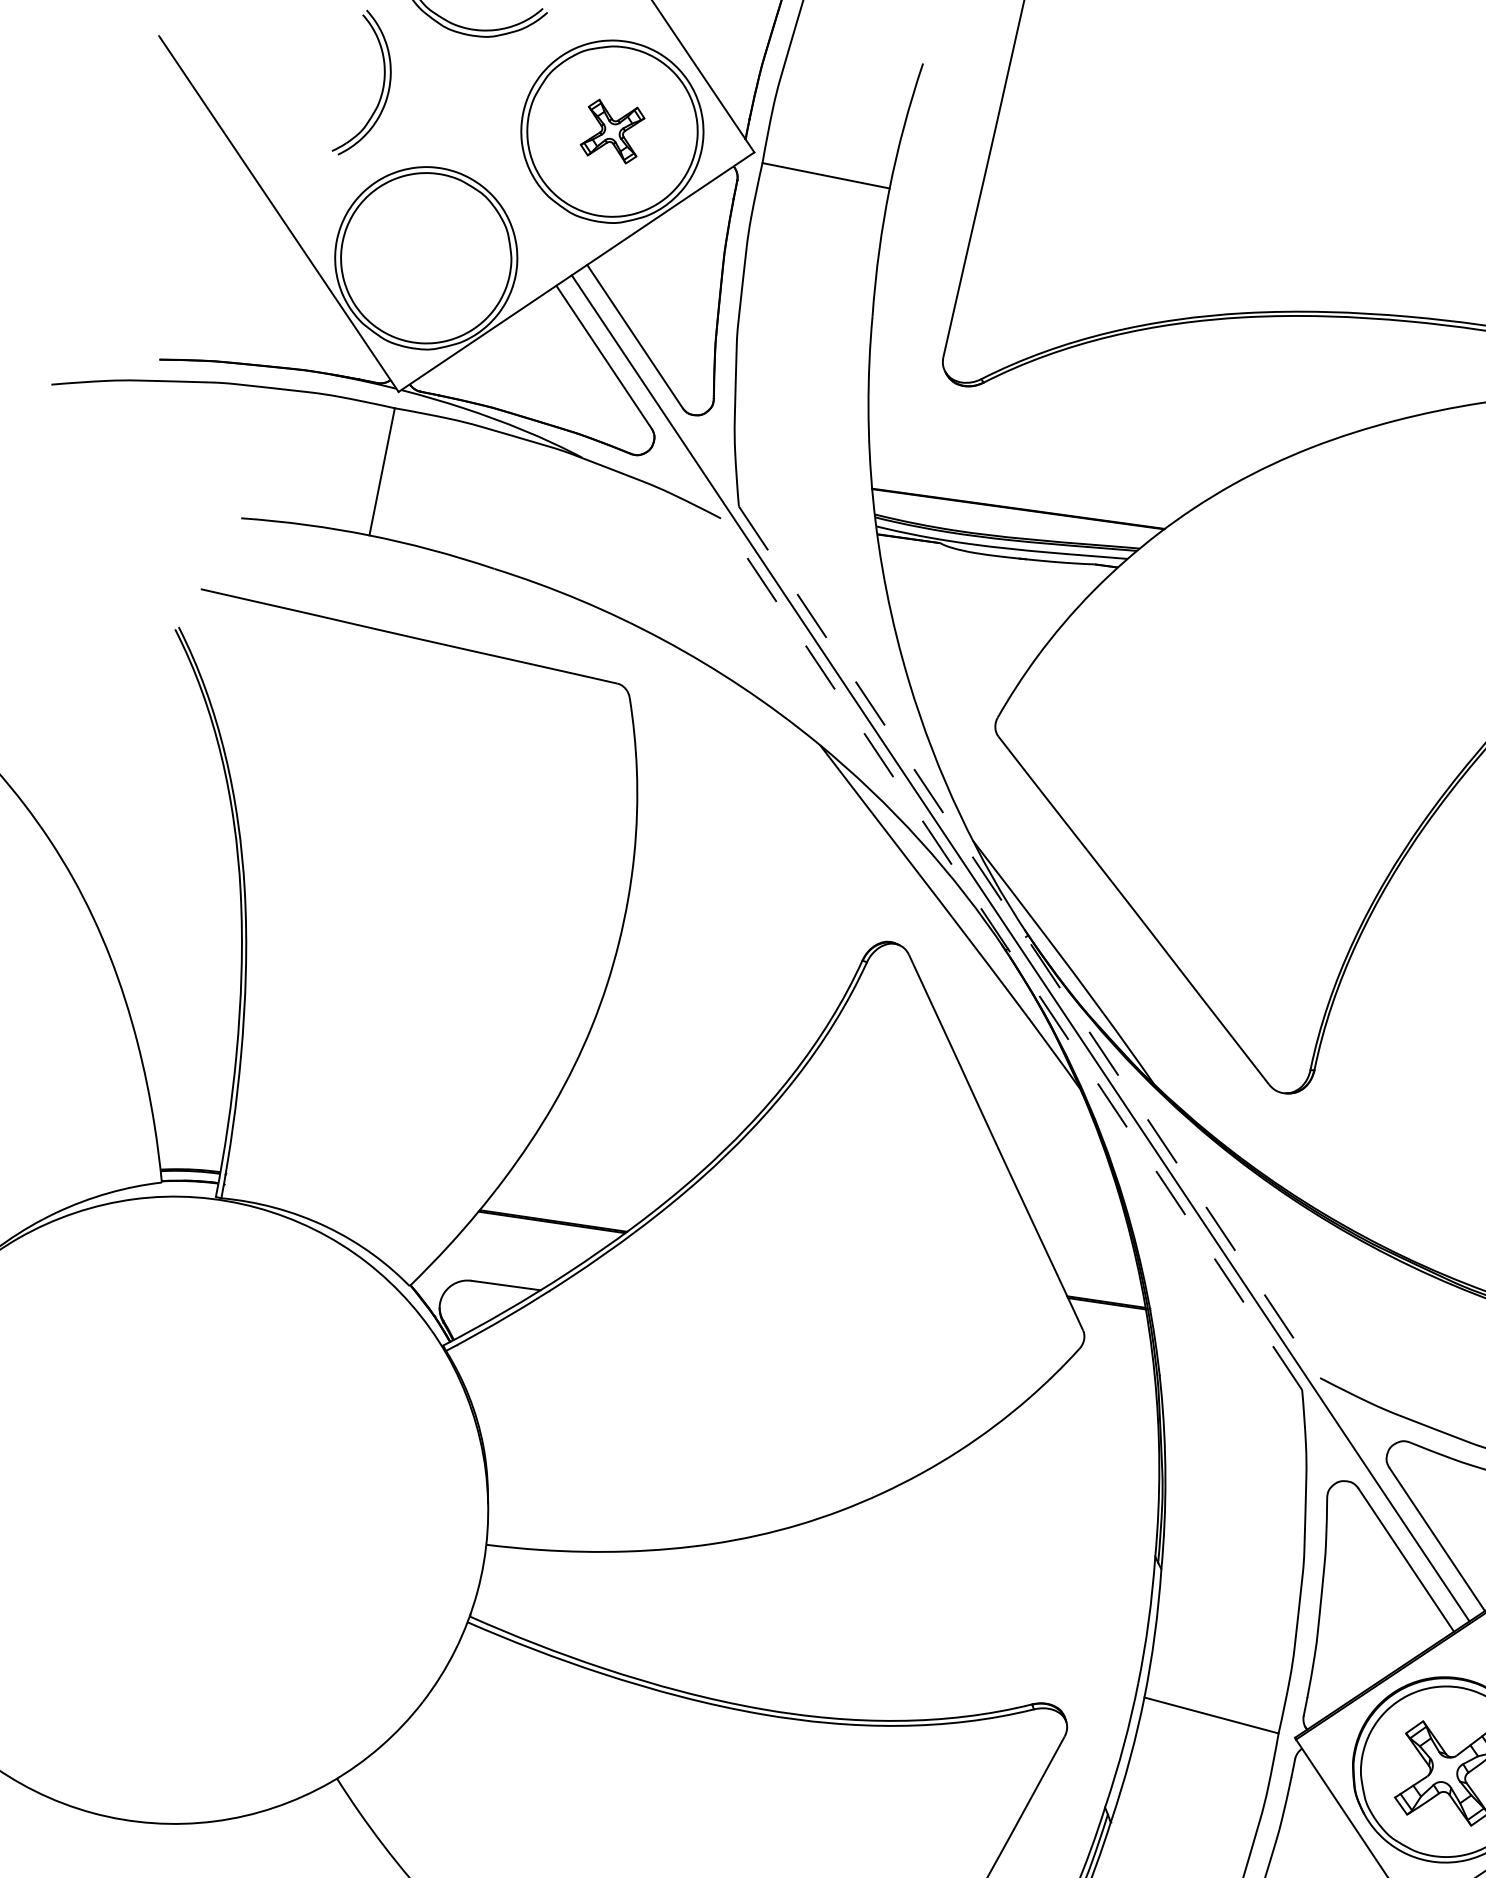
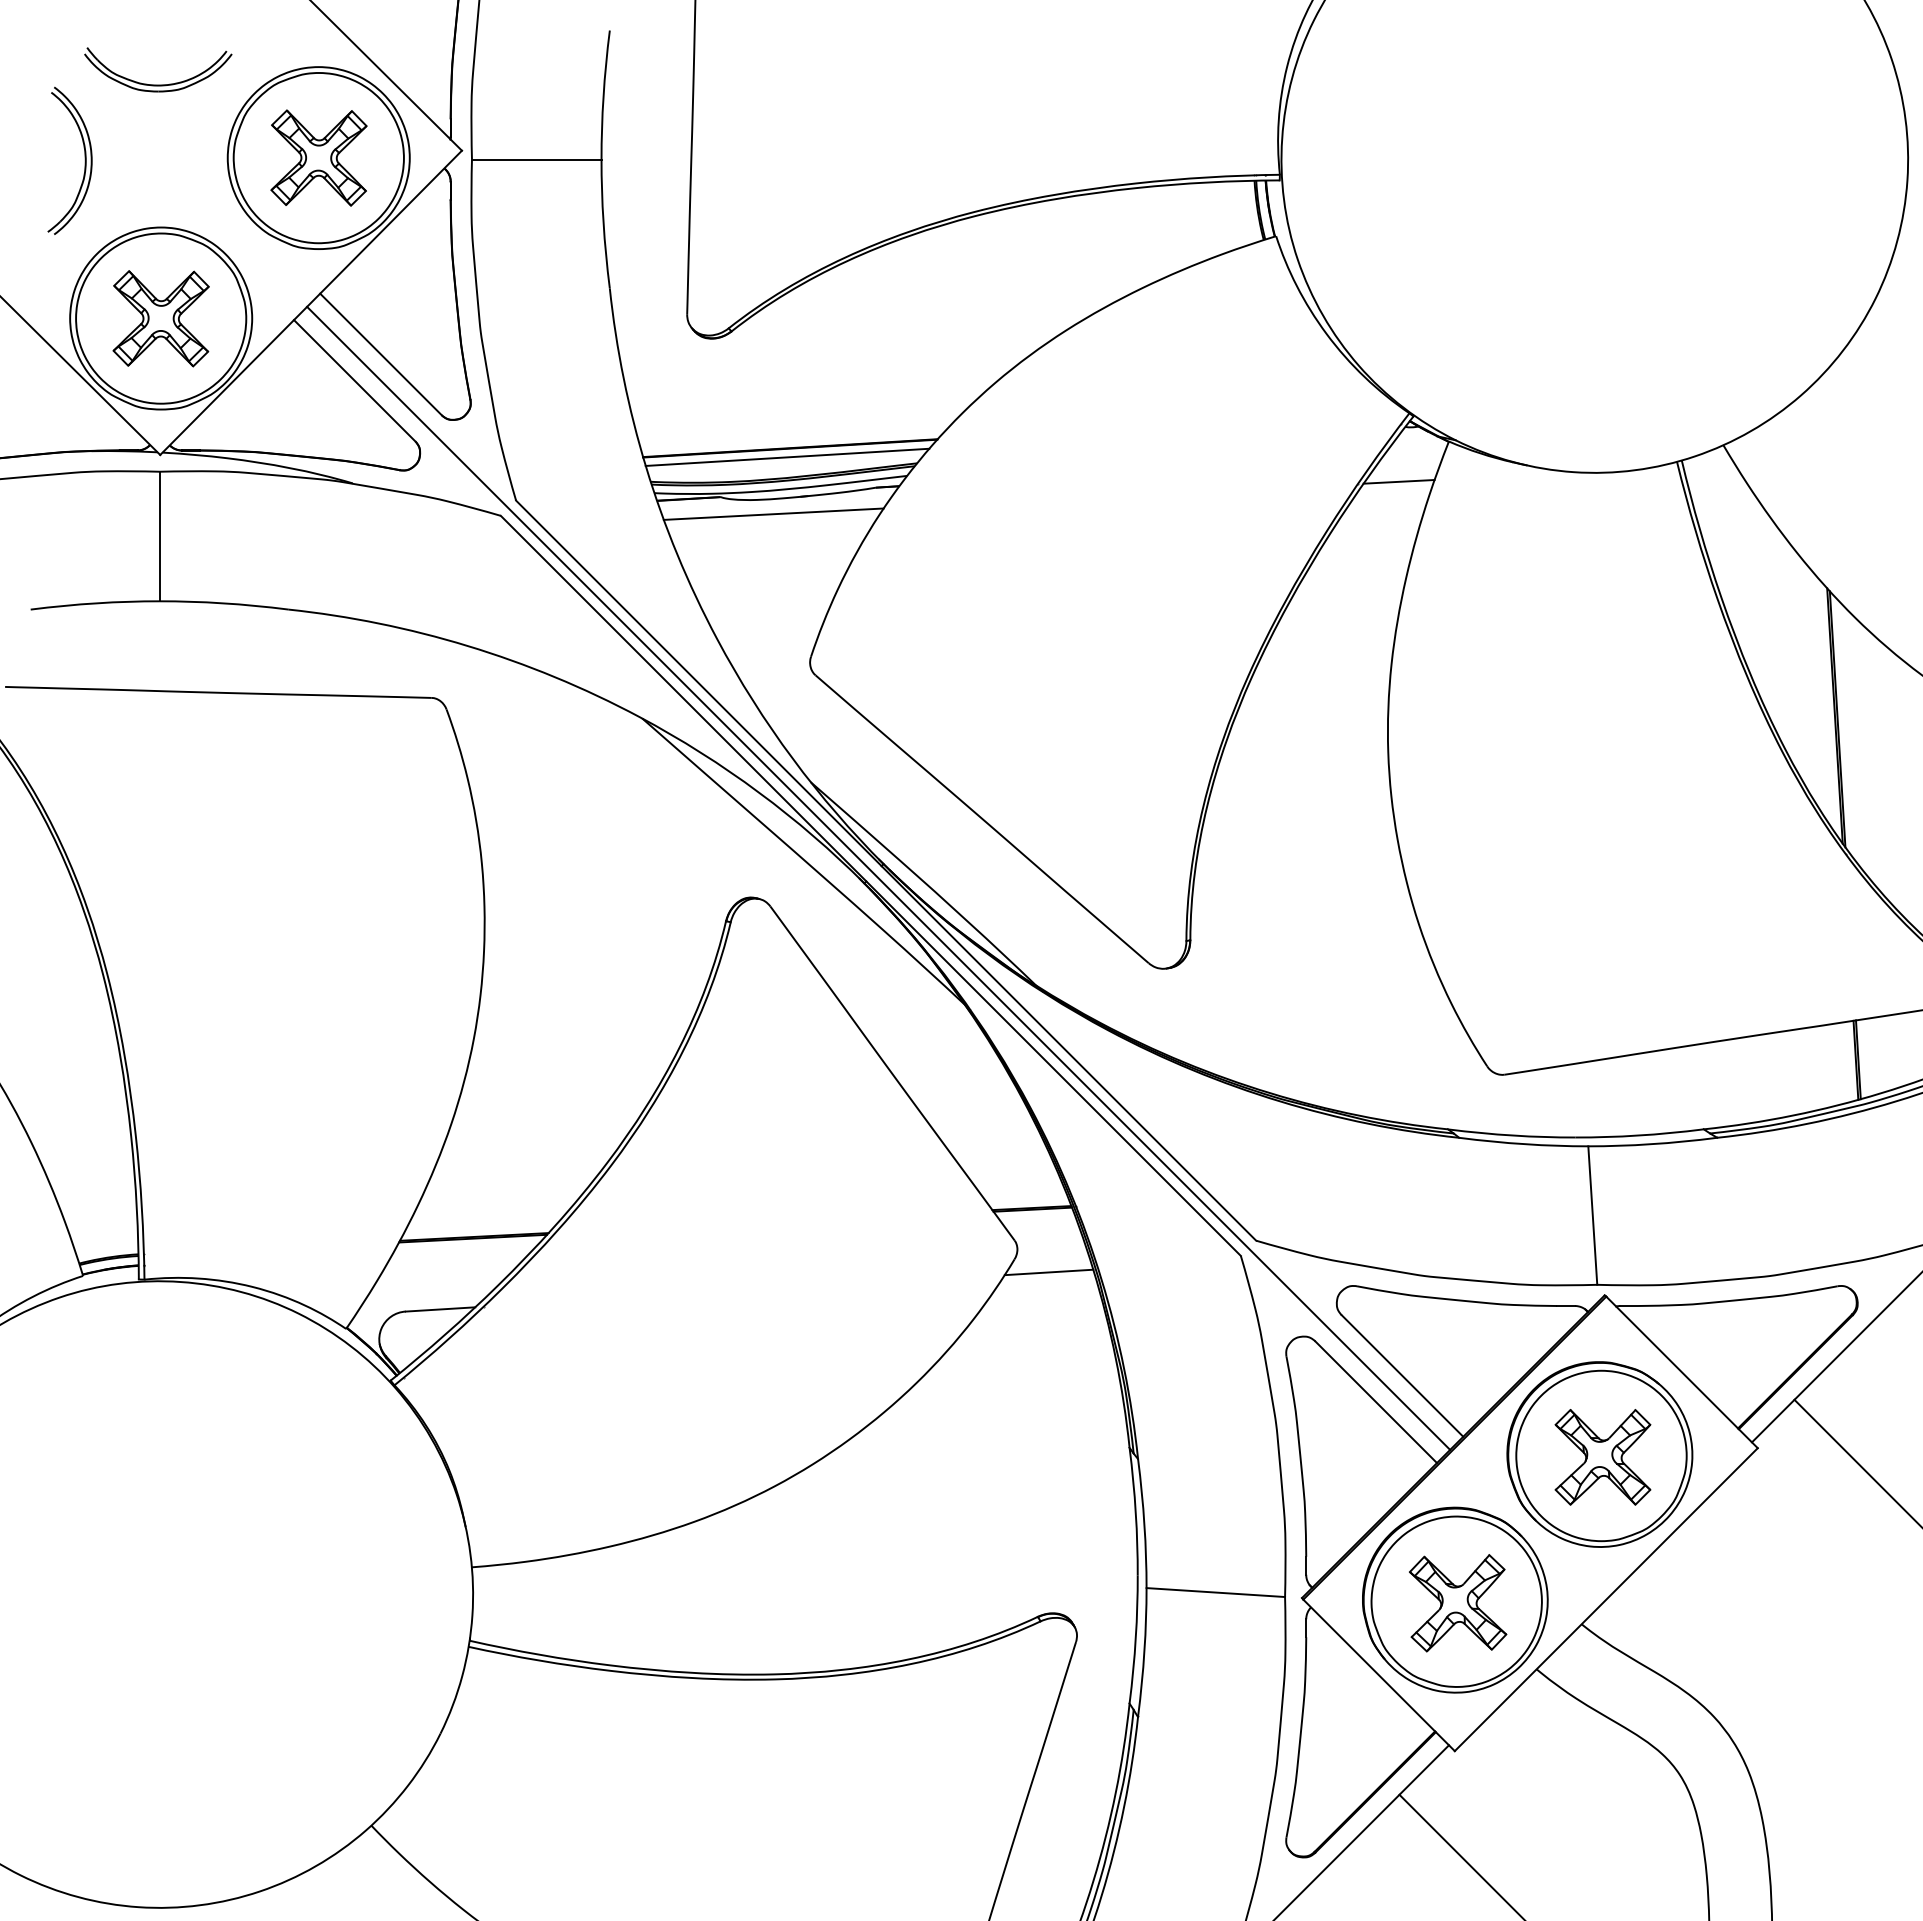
part: (612, 130) -> (318, 157), size x1.67
part: (425, 258) -> (160, 318), added
line: (1013, 516) -> (787, 456), added
line: (989, 569) -> (773, 513), added
line: (1029, 943) -> (886, 871), dashed -> solid
line: (1011, 953) -> (870, 885), dashed -> solid
line: (1110, 1368) -> (1048, 1272), added

